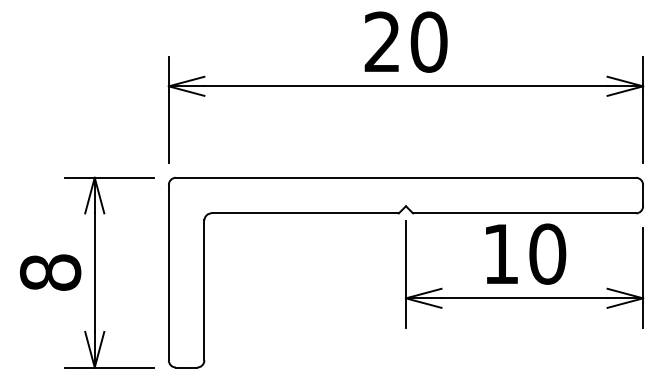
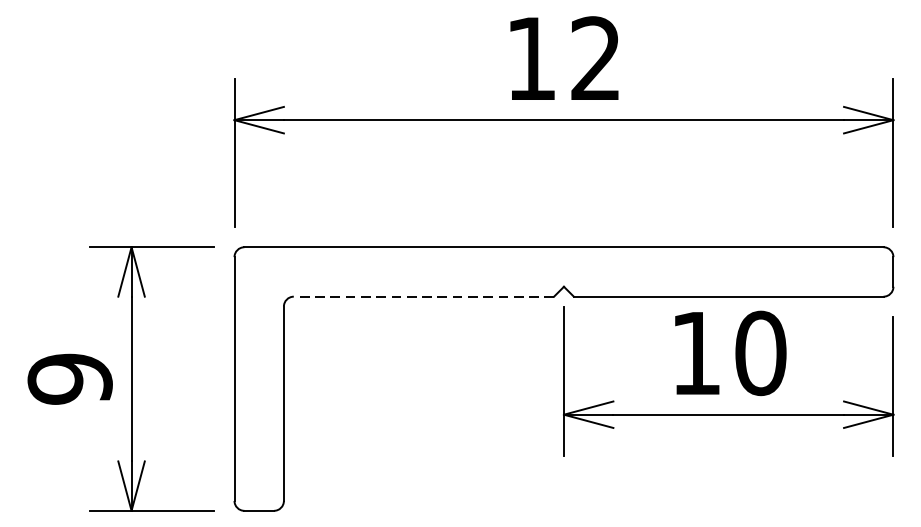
text: (405, 41) -> (563, 57), 20 -> 12
line: (305, 213) -> (424, 296), solid -> dashed
text: (50, 272) -> (70, 378), 8 -> 9

